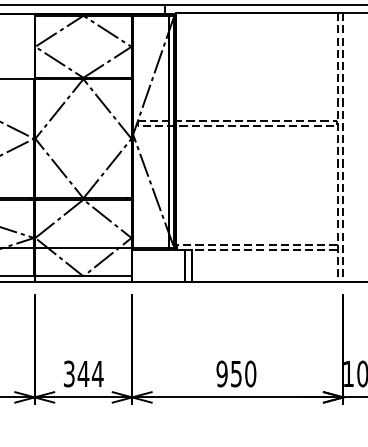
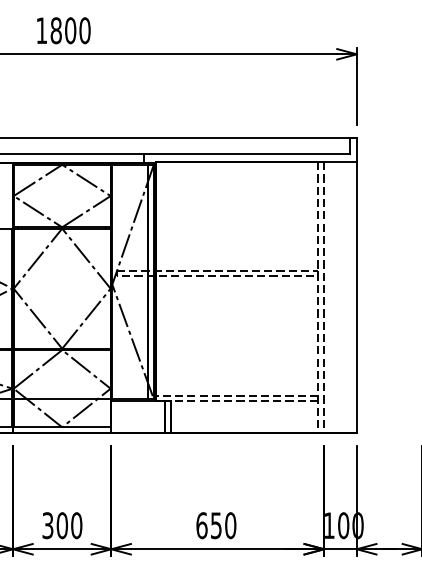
text: (90, 373) -> (69, 525), 344 -> 300
text: (221, 373) -> (201, 525), 950 -> 650

